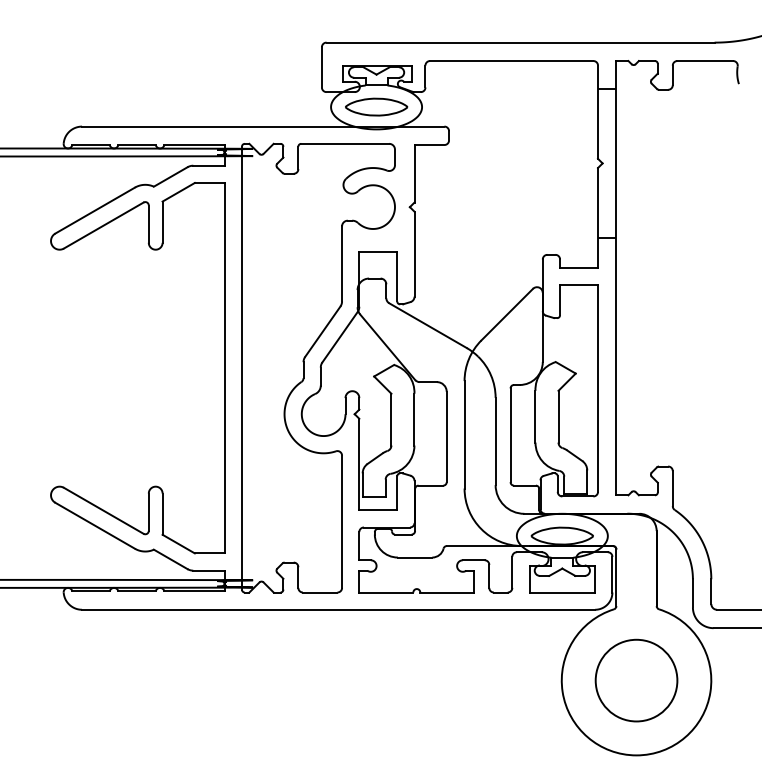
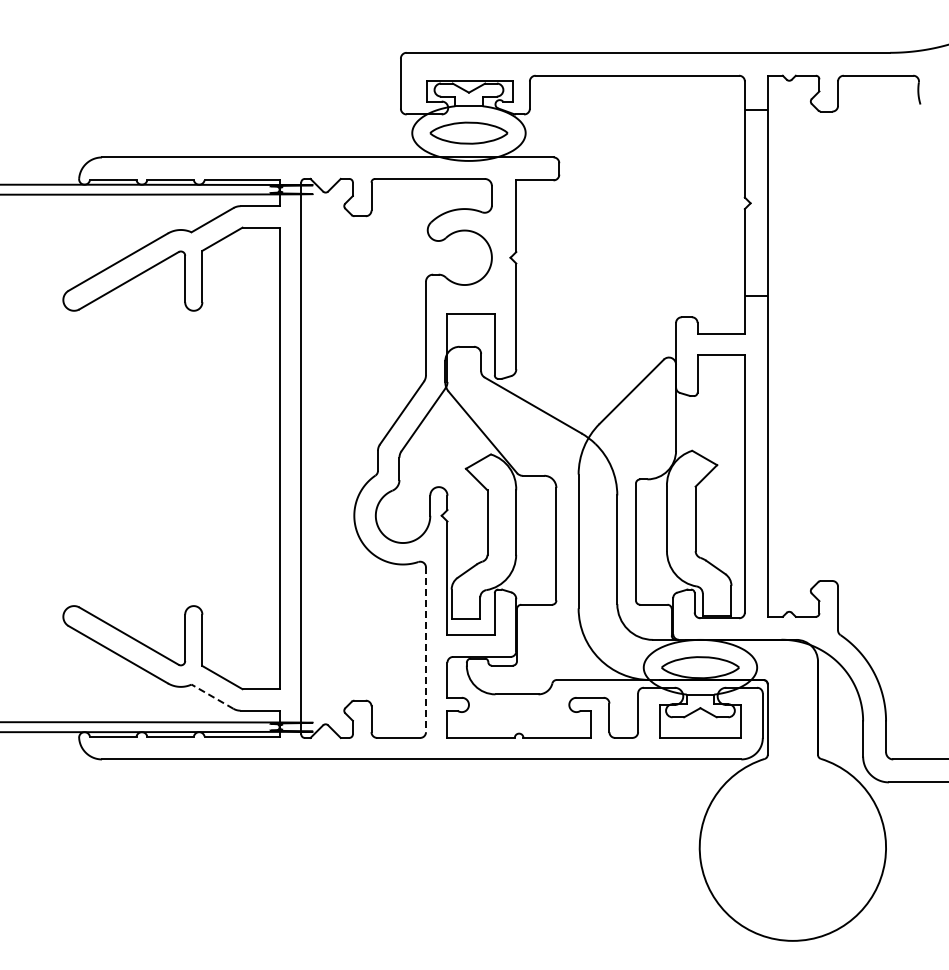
line: (341, 522) -> (425, 650), solid -> dashed
line: (170, 559) -> (212, 696), solid -> dashed
circle: (636, 680) -> (792, 847), removed

